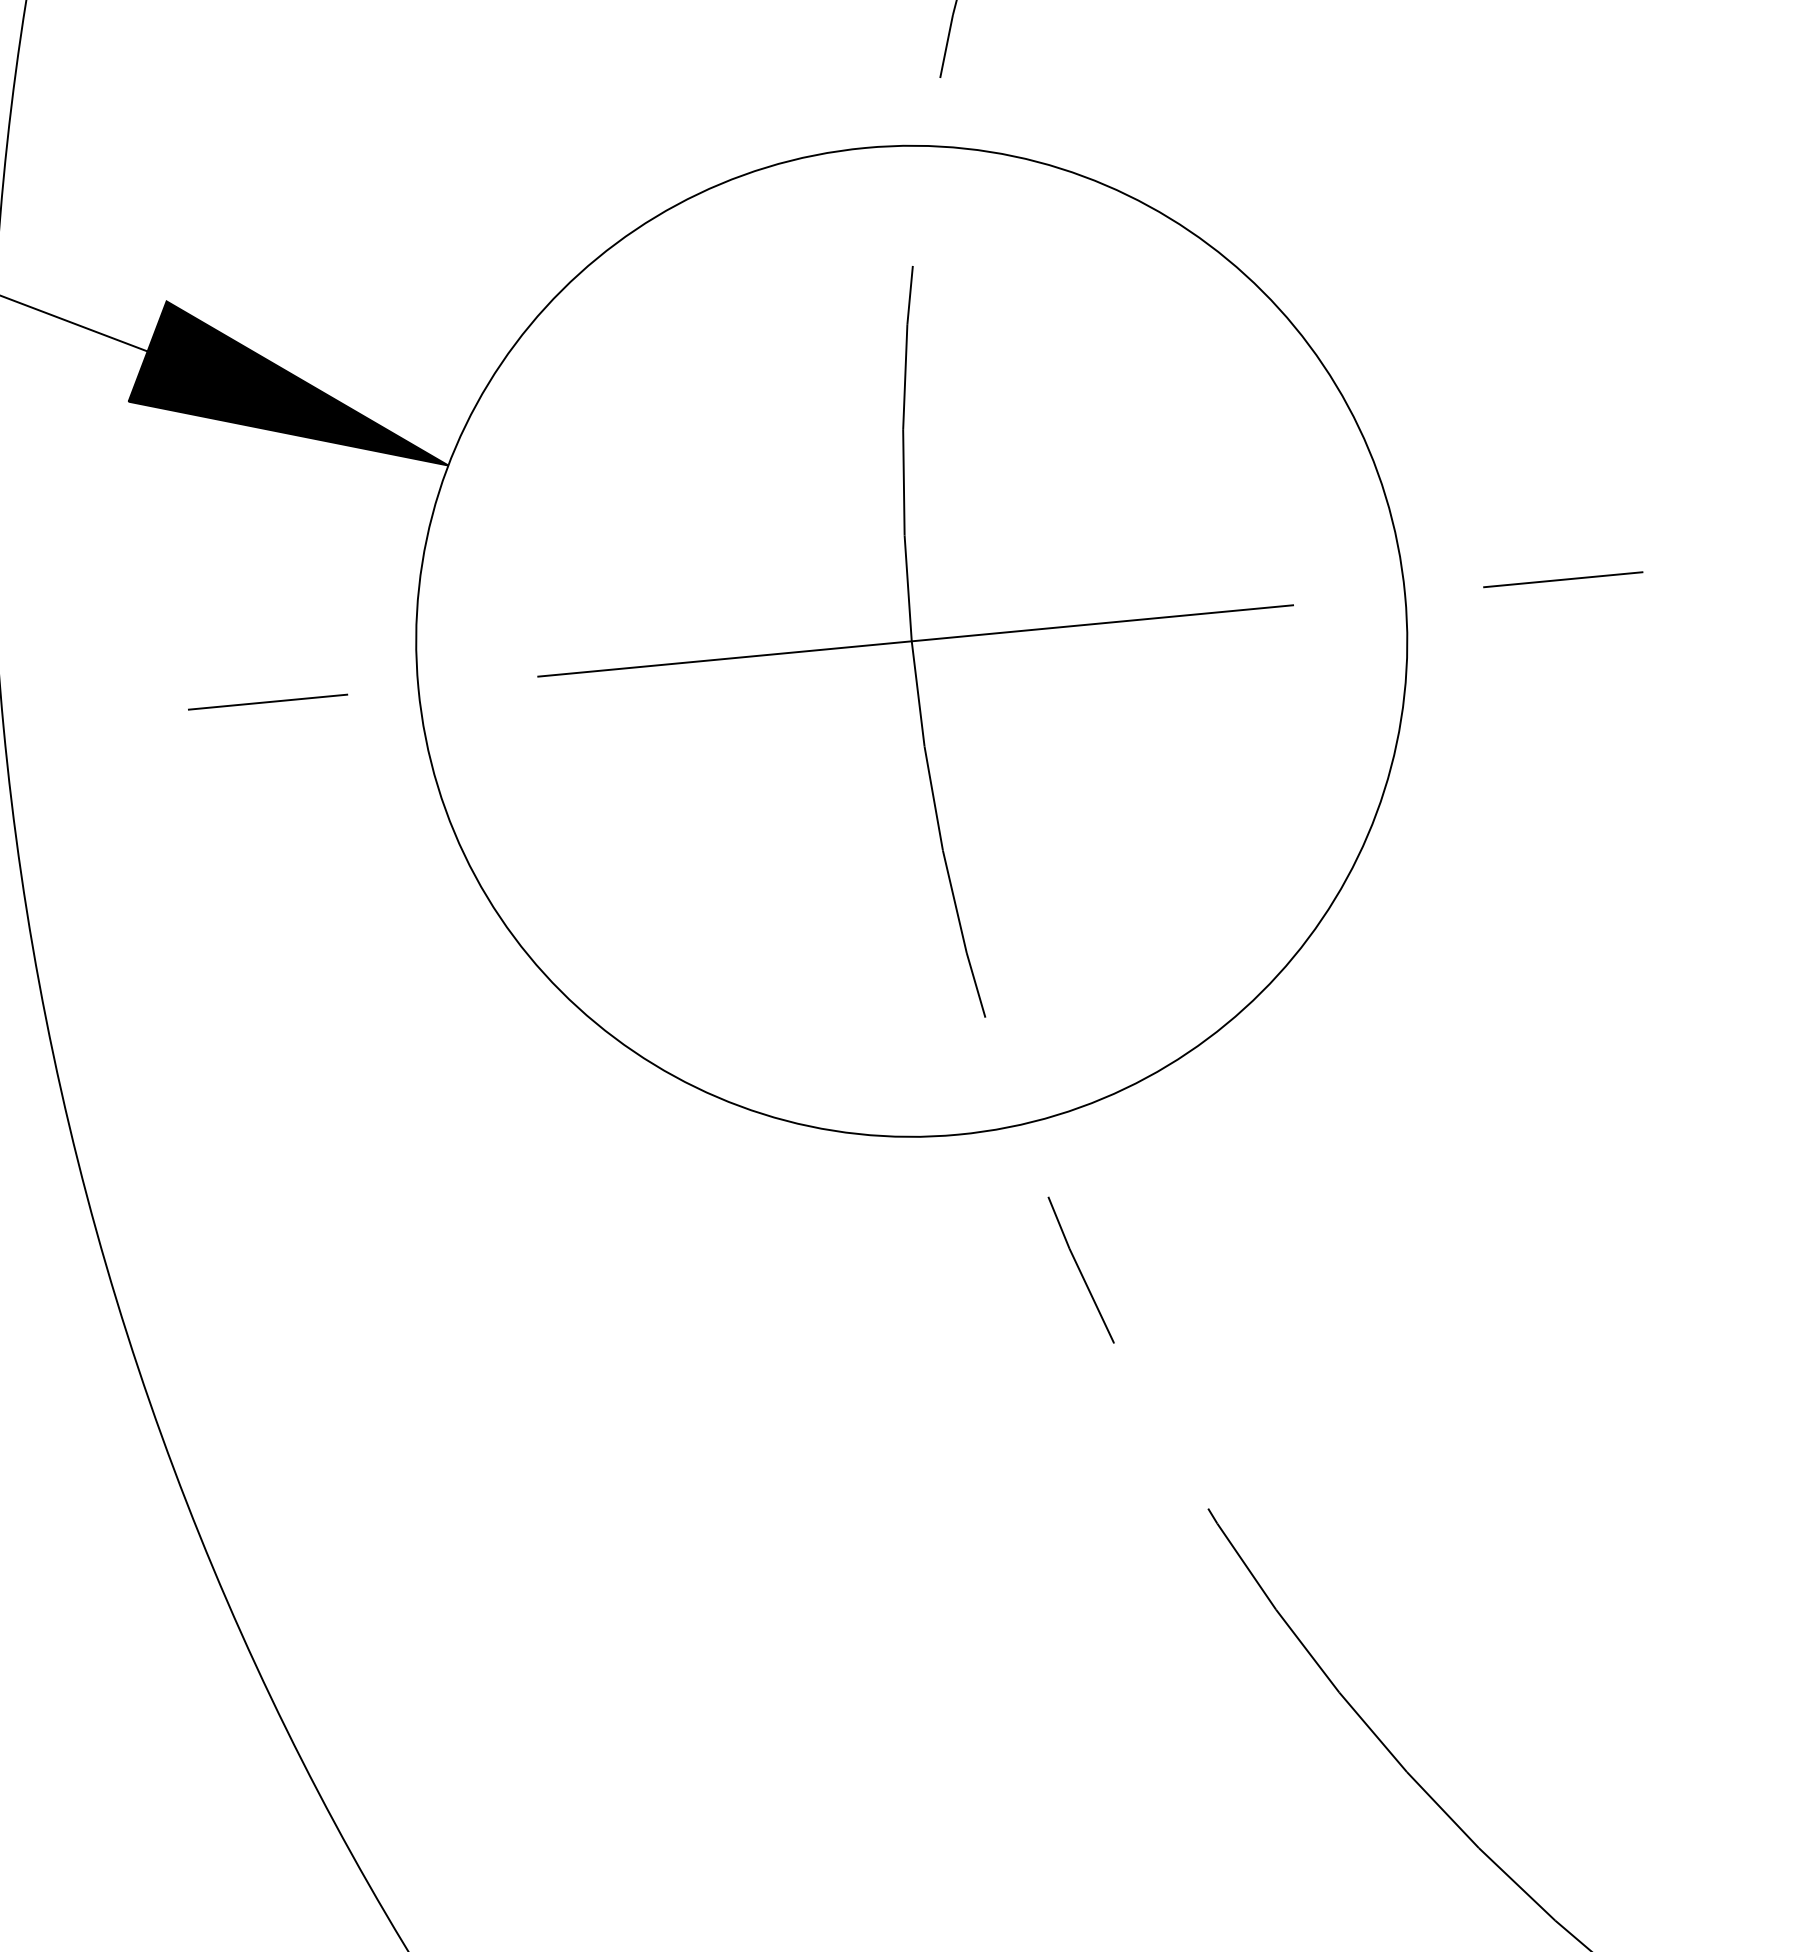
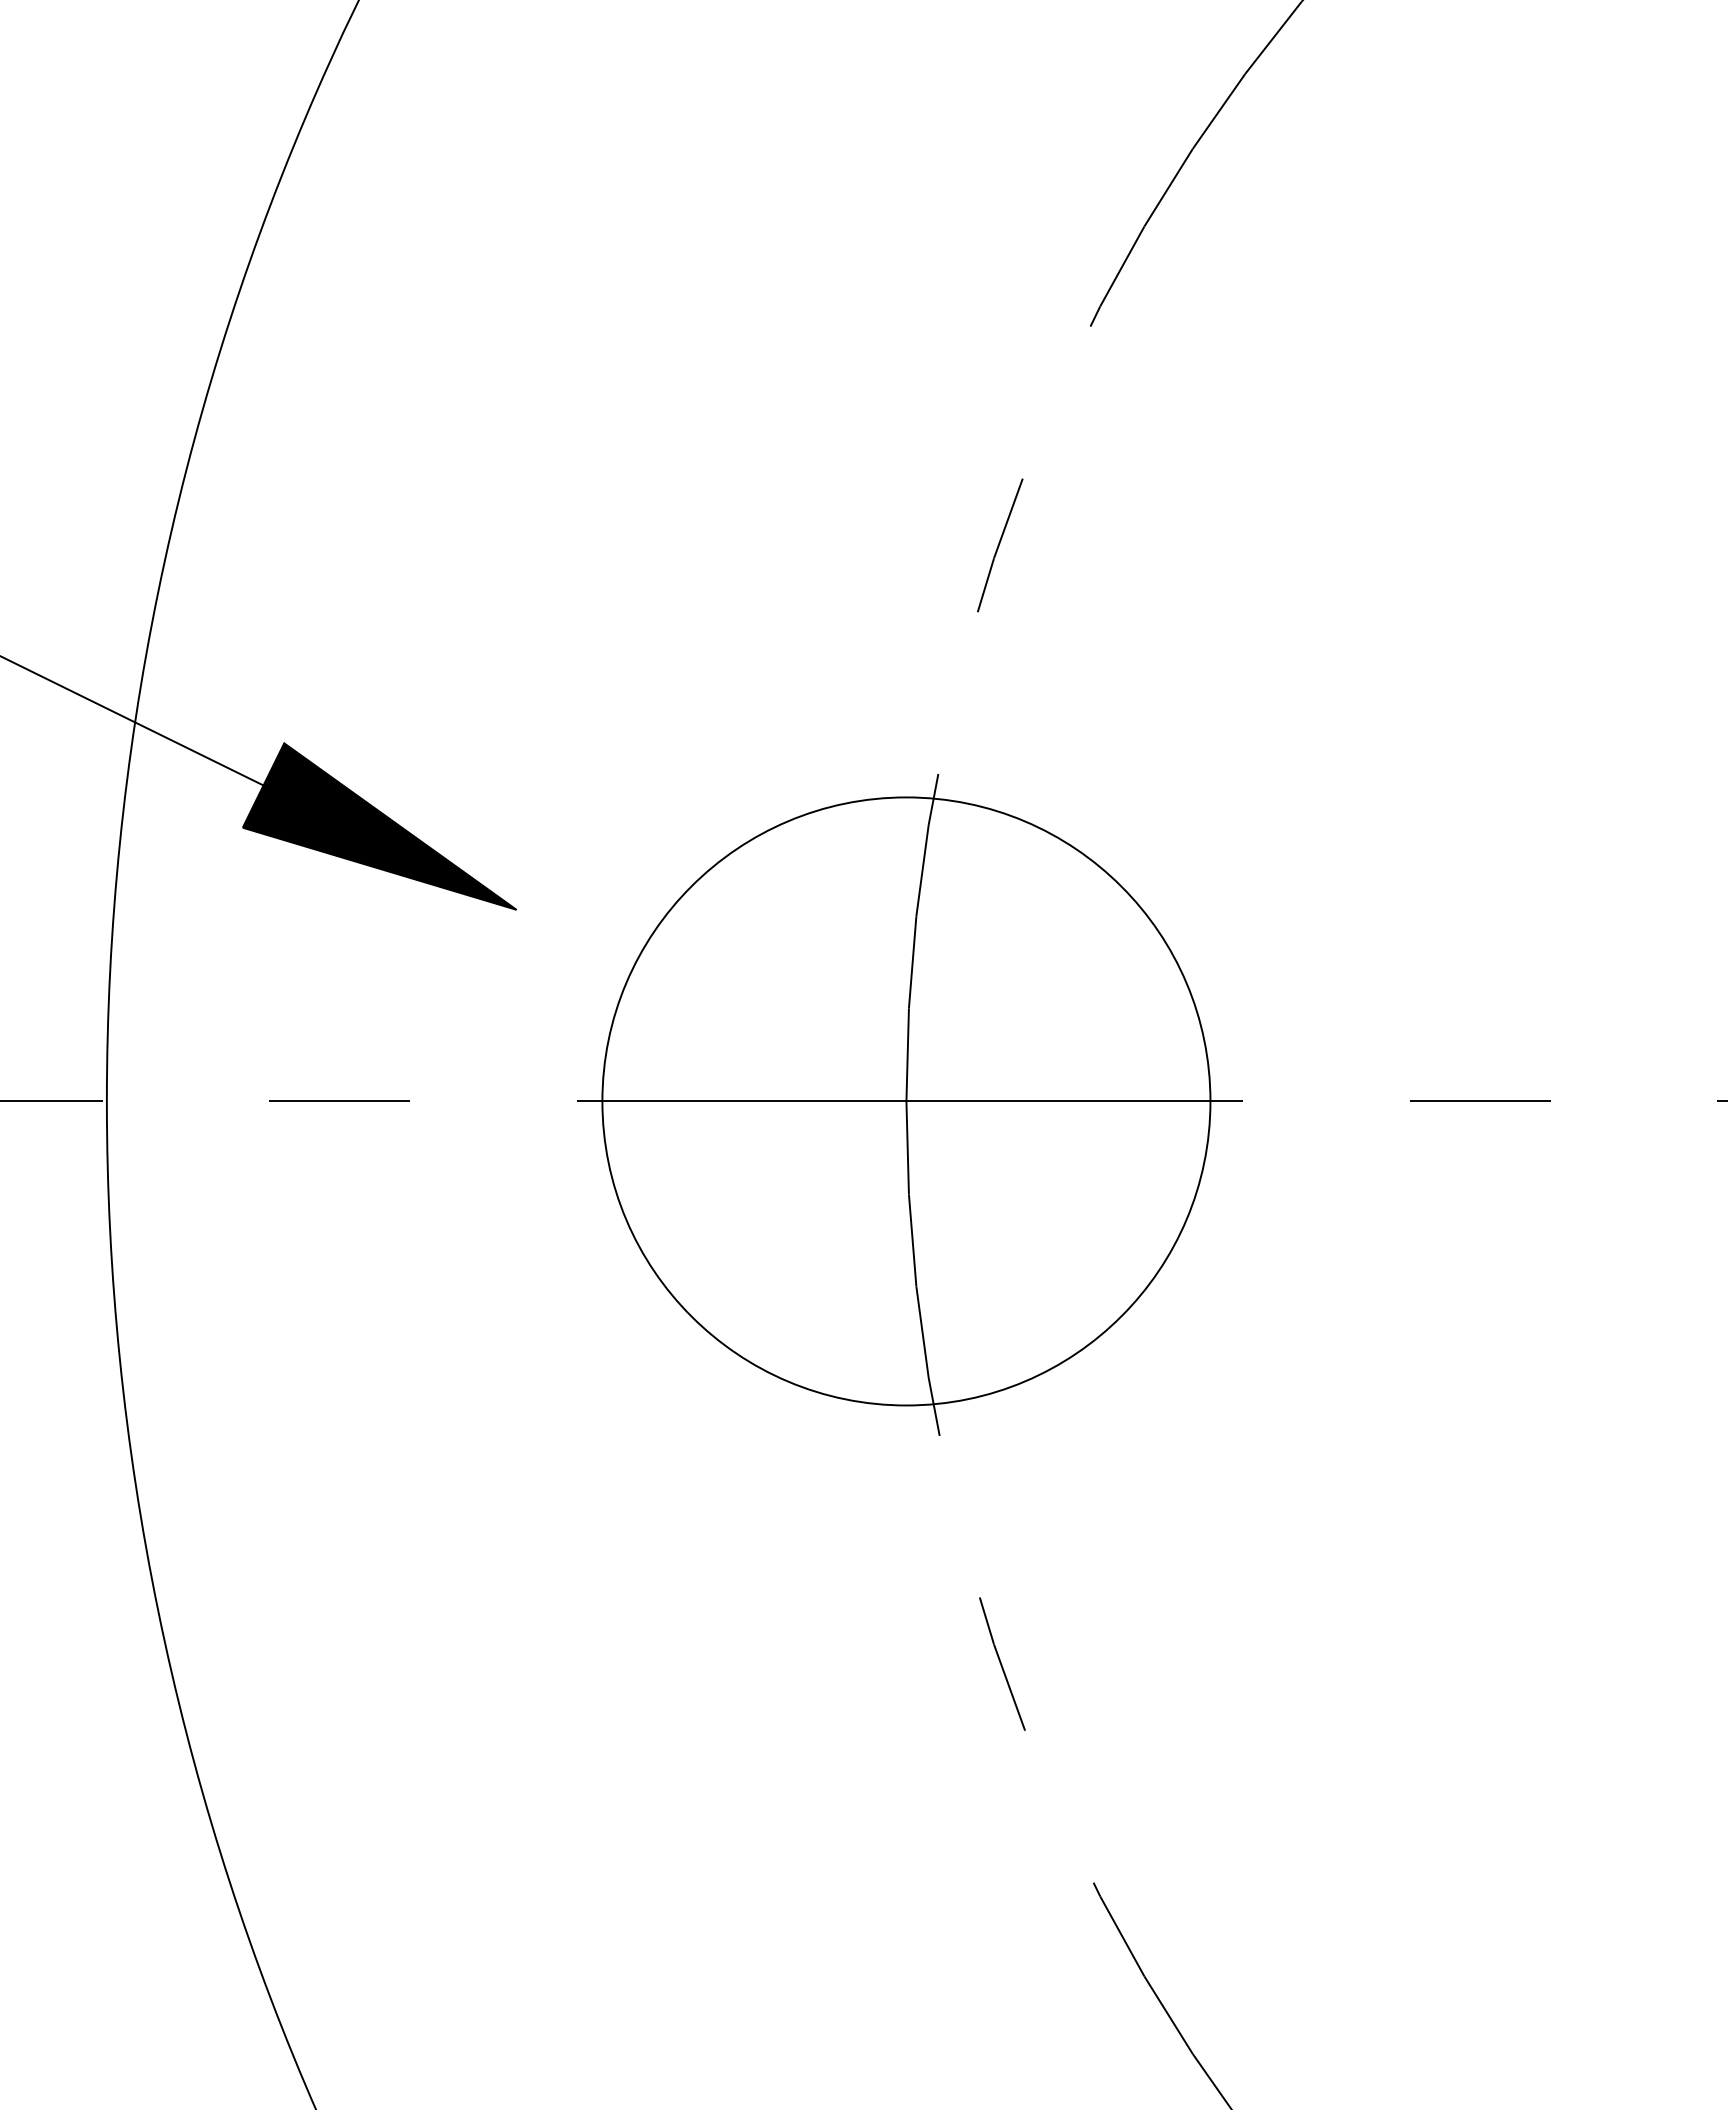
circle: (911, 641) -> (906, 1101), size x0.7

